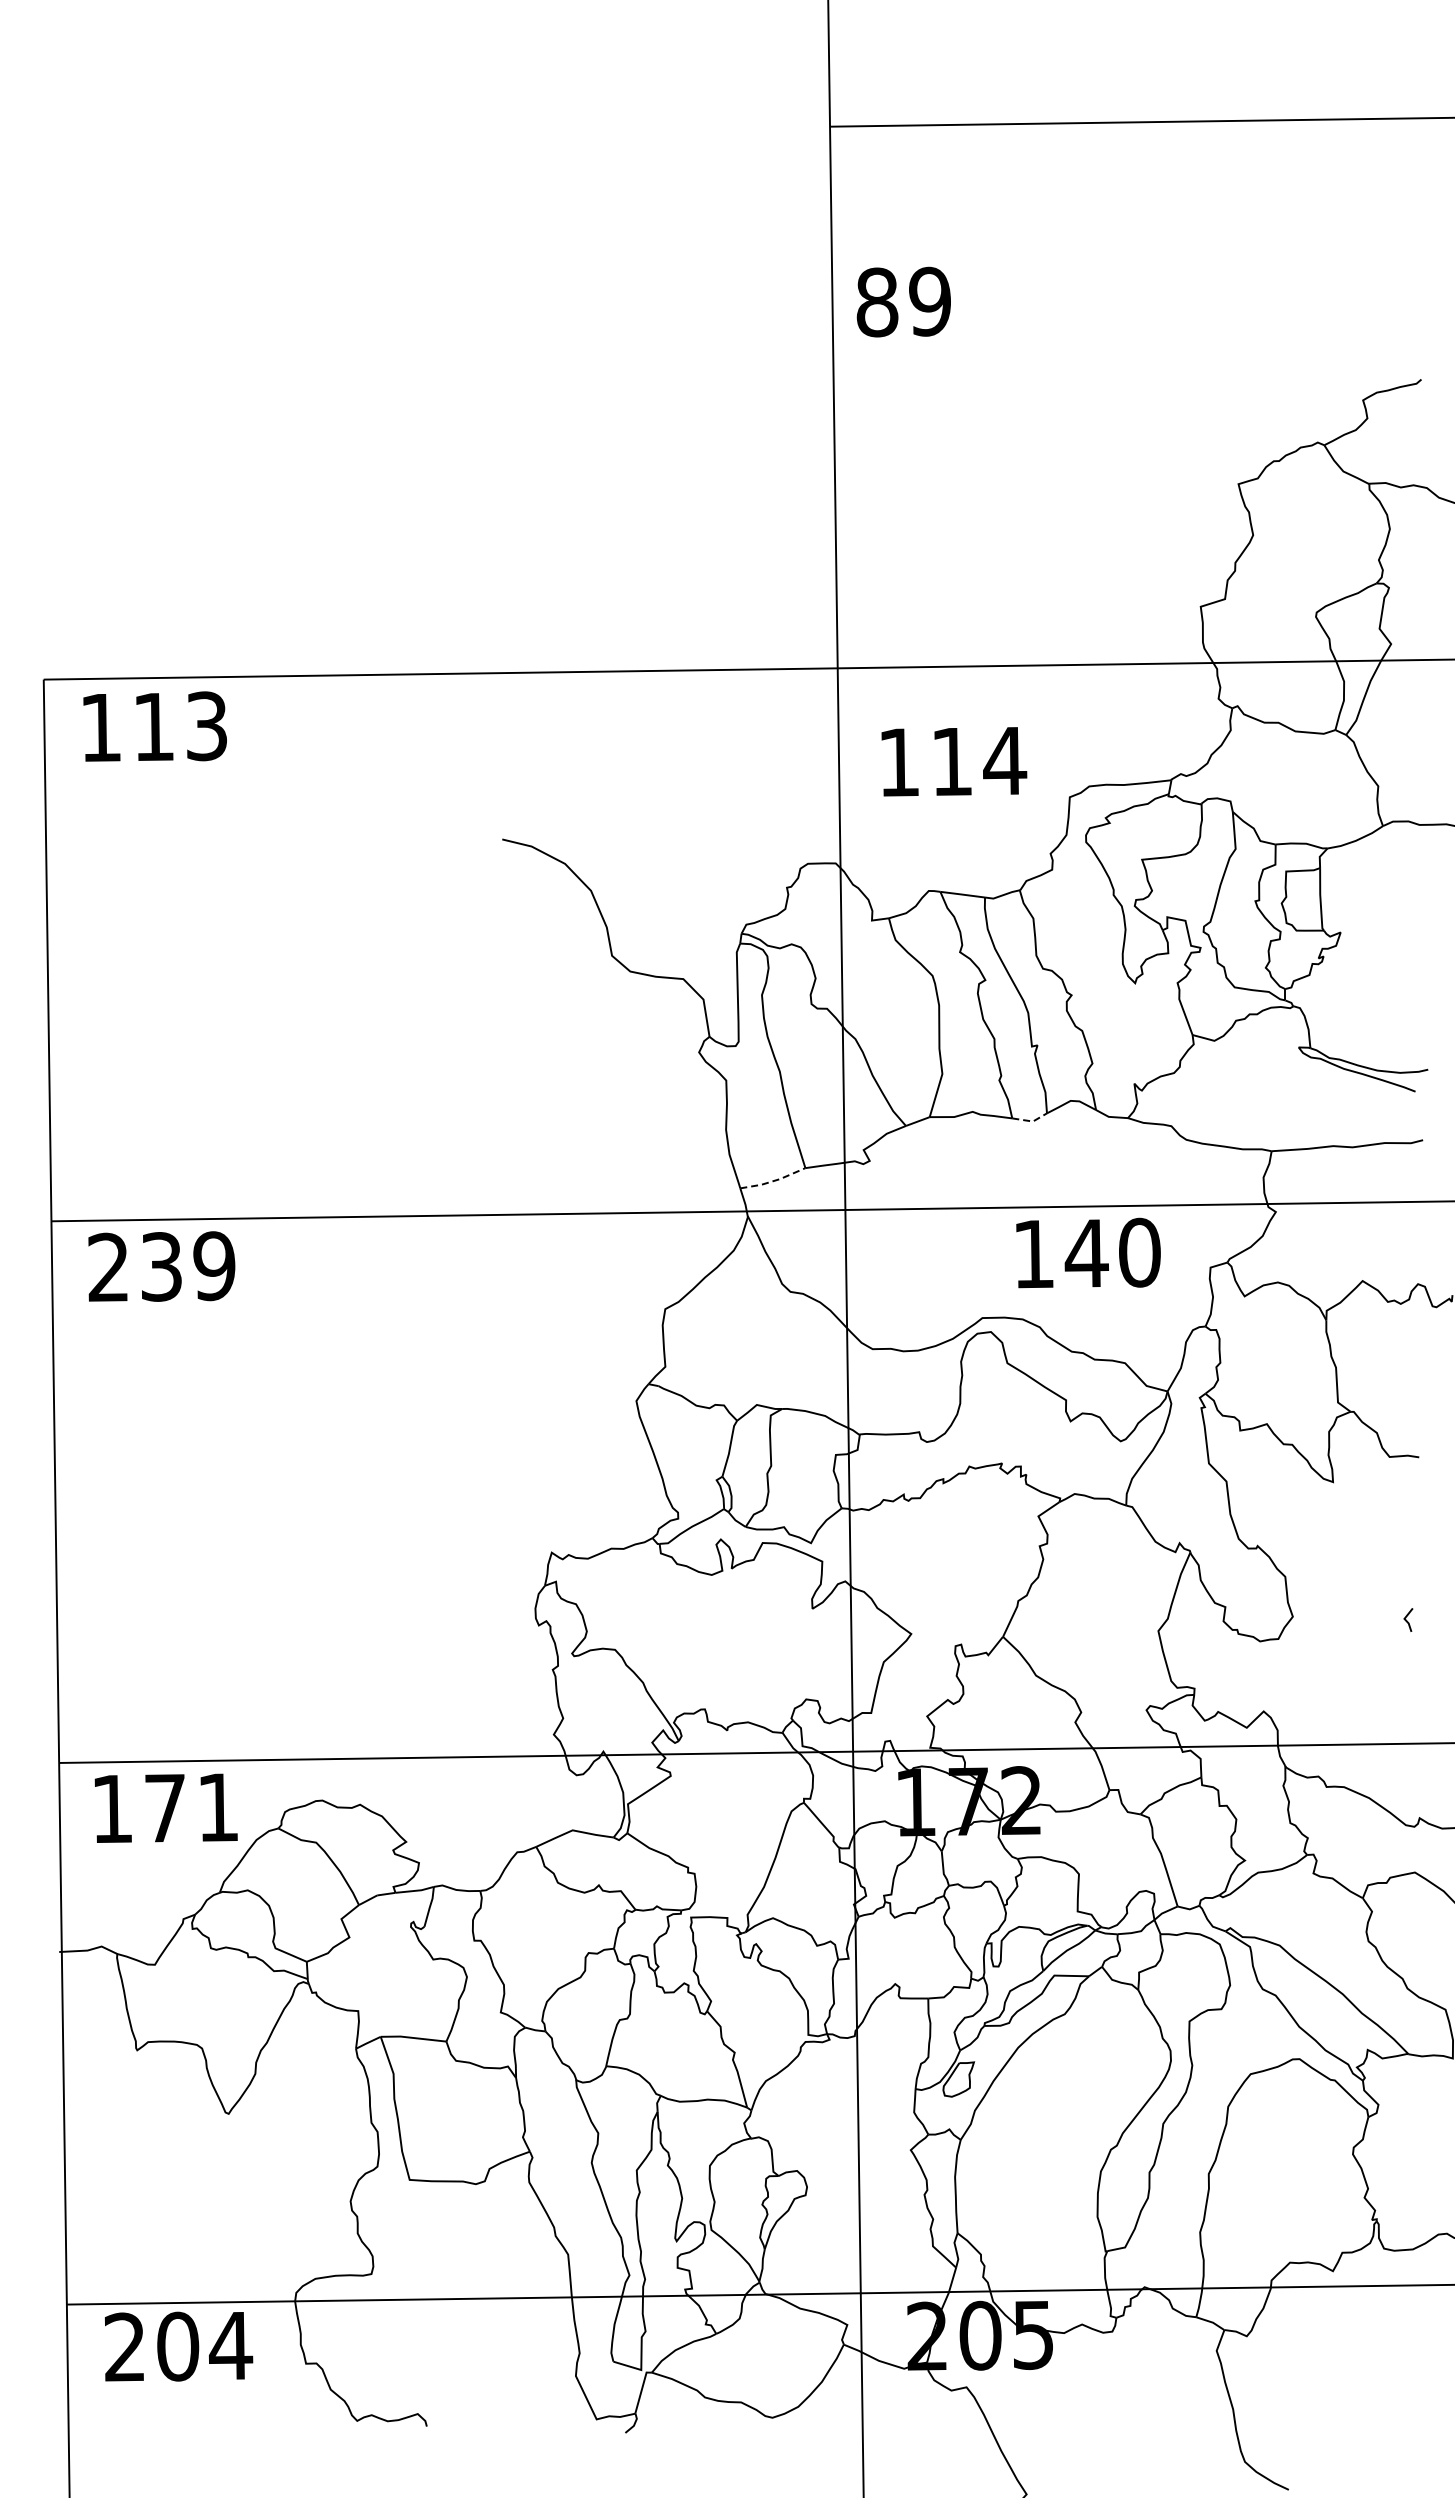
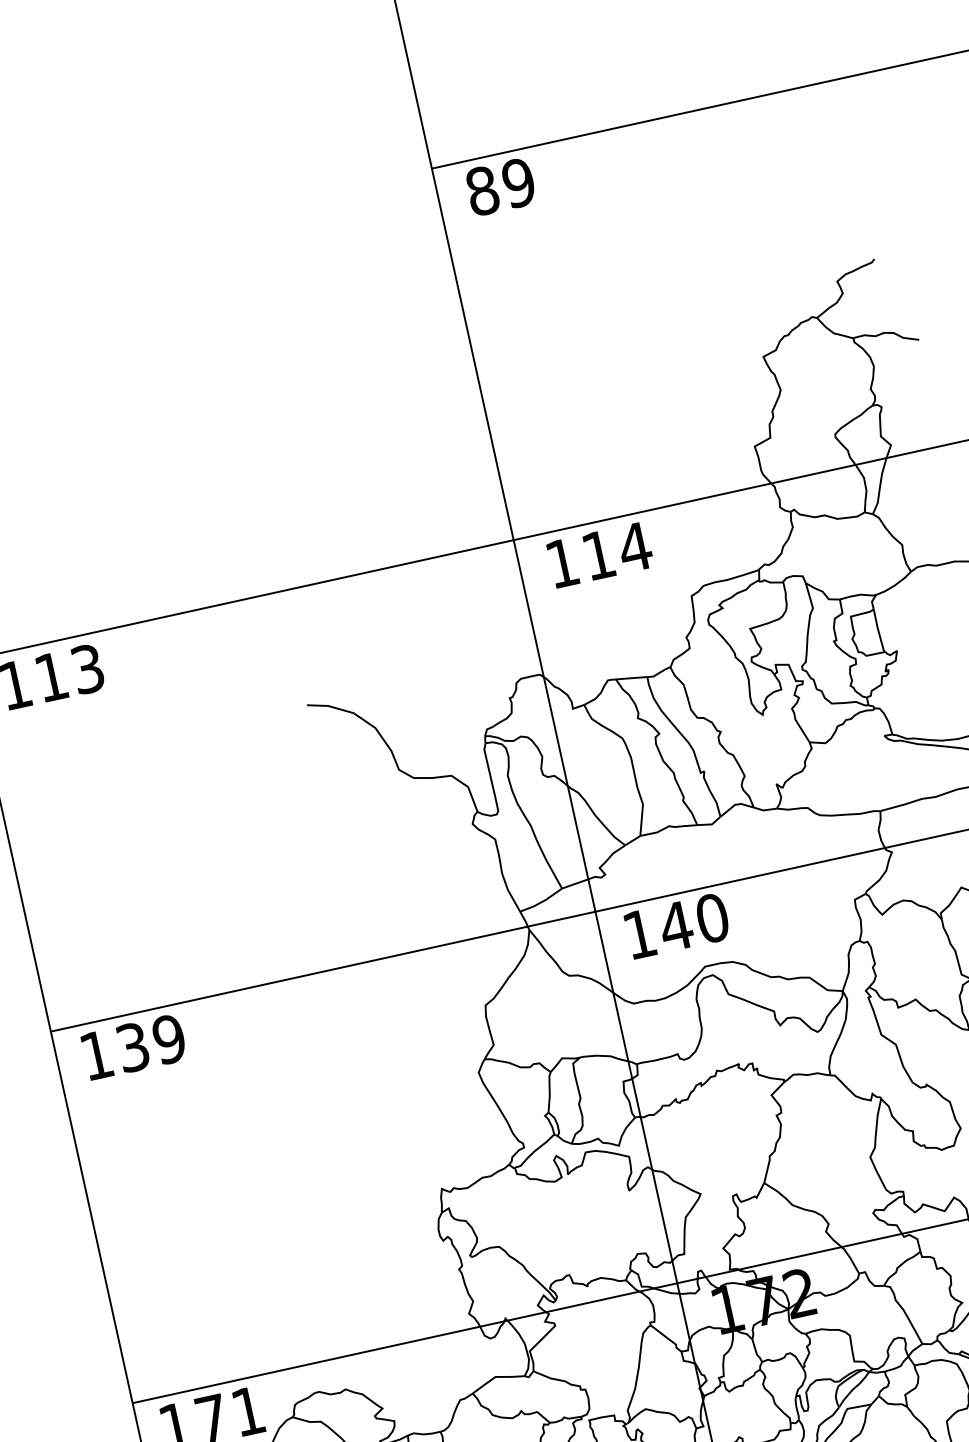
text: (903, 301) -> (500, 186), moved
text: (954, 761) -> (600, 554), moved
line: (1031, 1121) -> (711, 824), dashed -> solid
line: (773, 1181) -> (541, 902), dashed -> solid
text: (1088, 1252) -> (677, 925), moved
text: (108, 1266) -> (96, 1054), 239 -> 139

